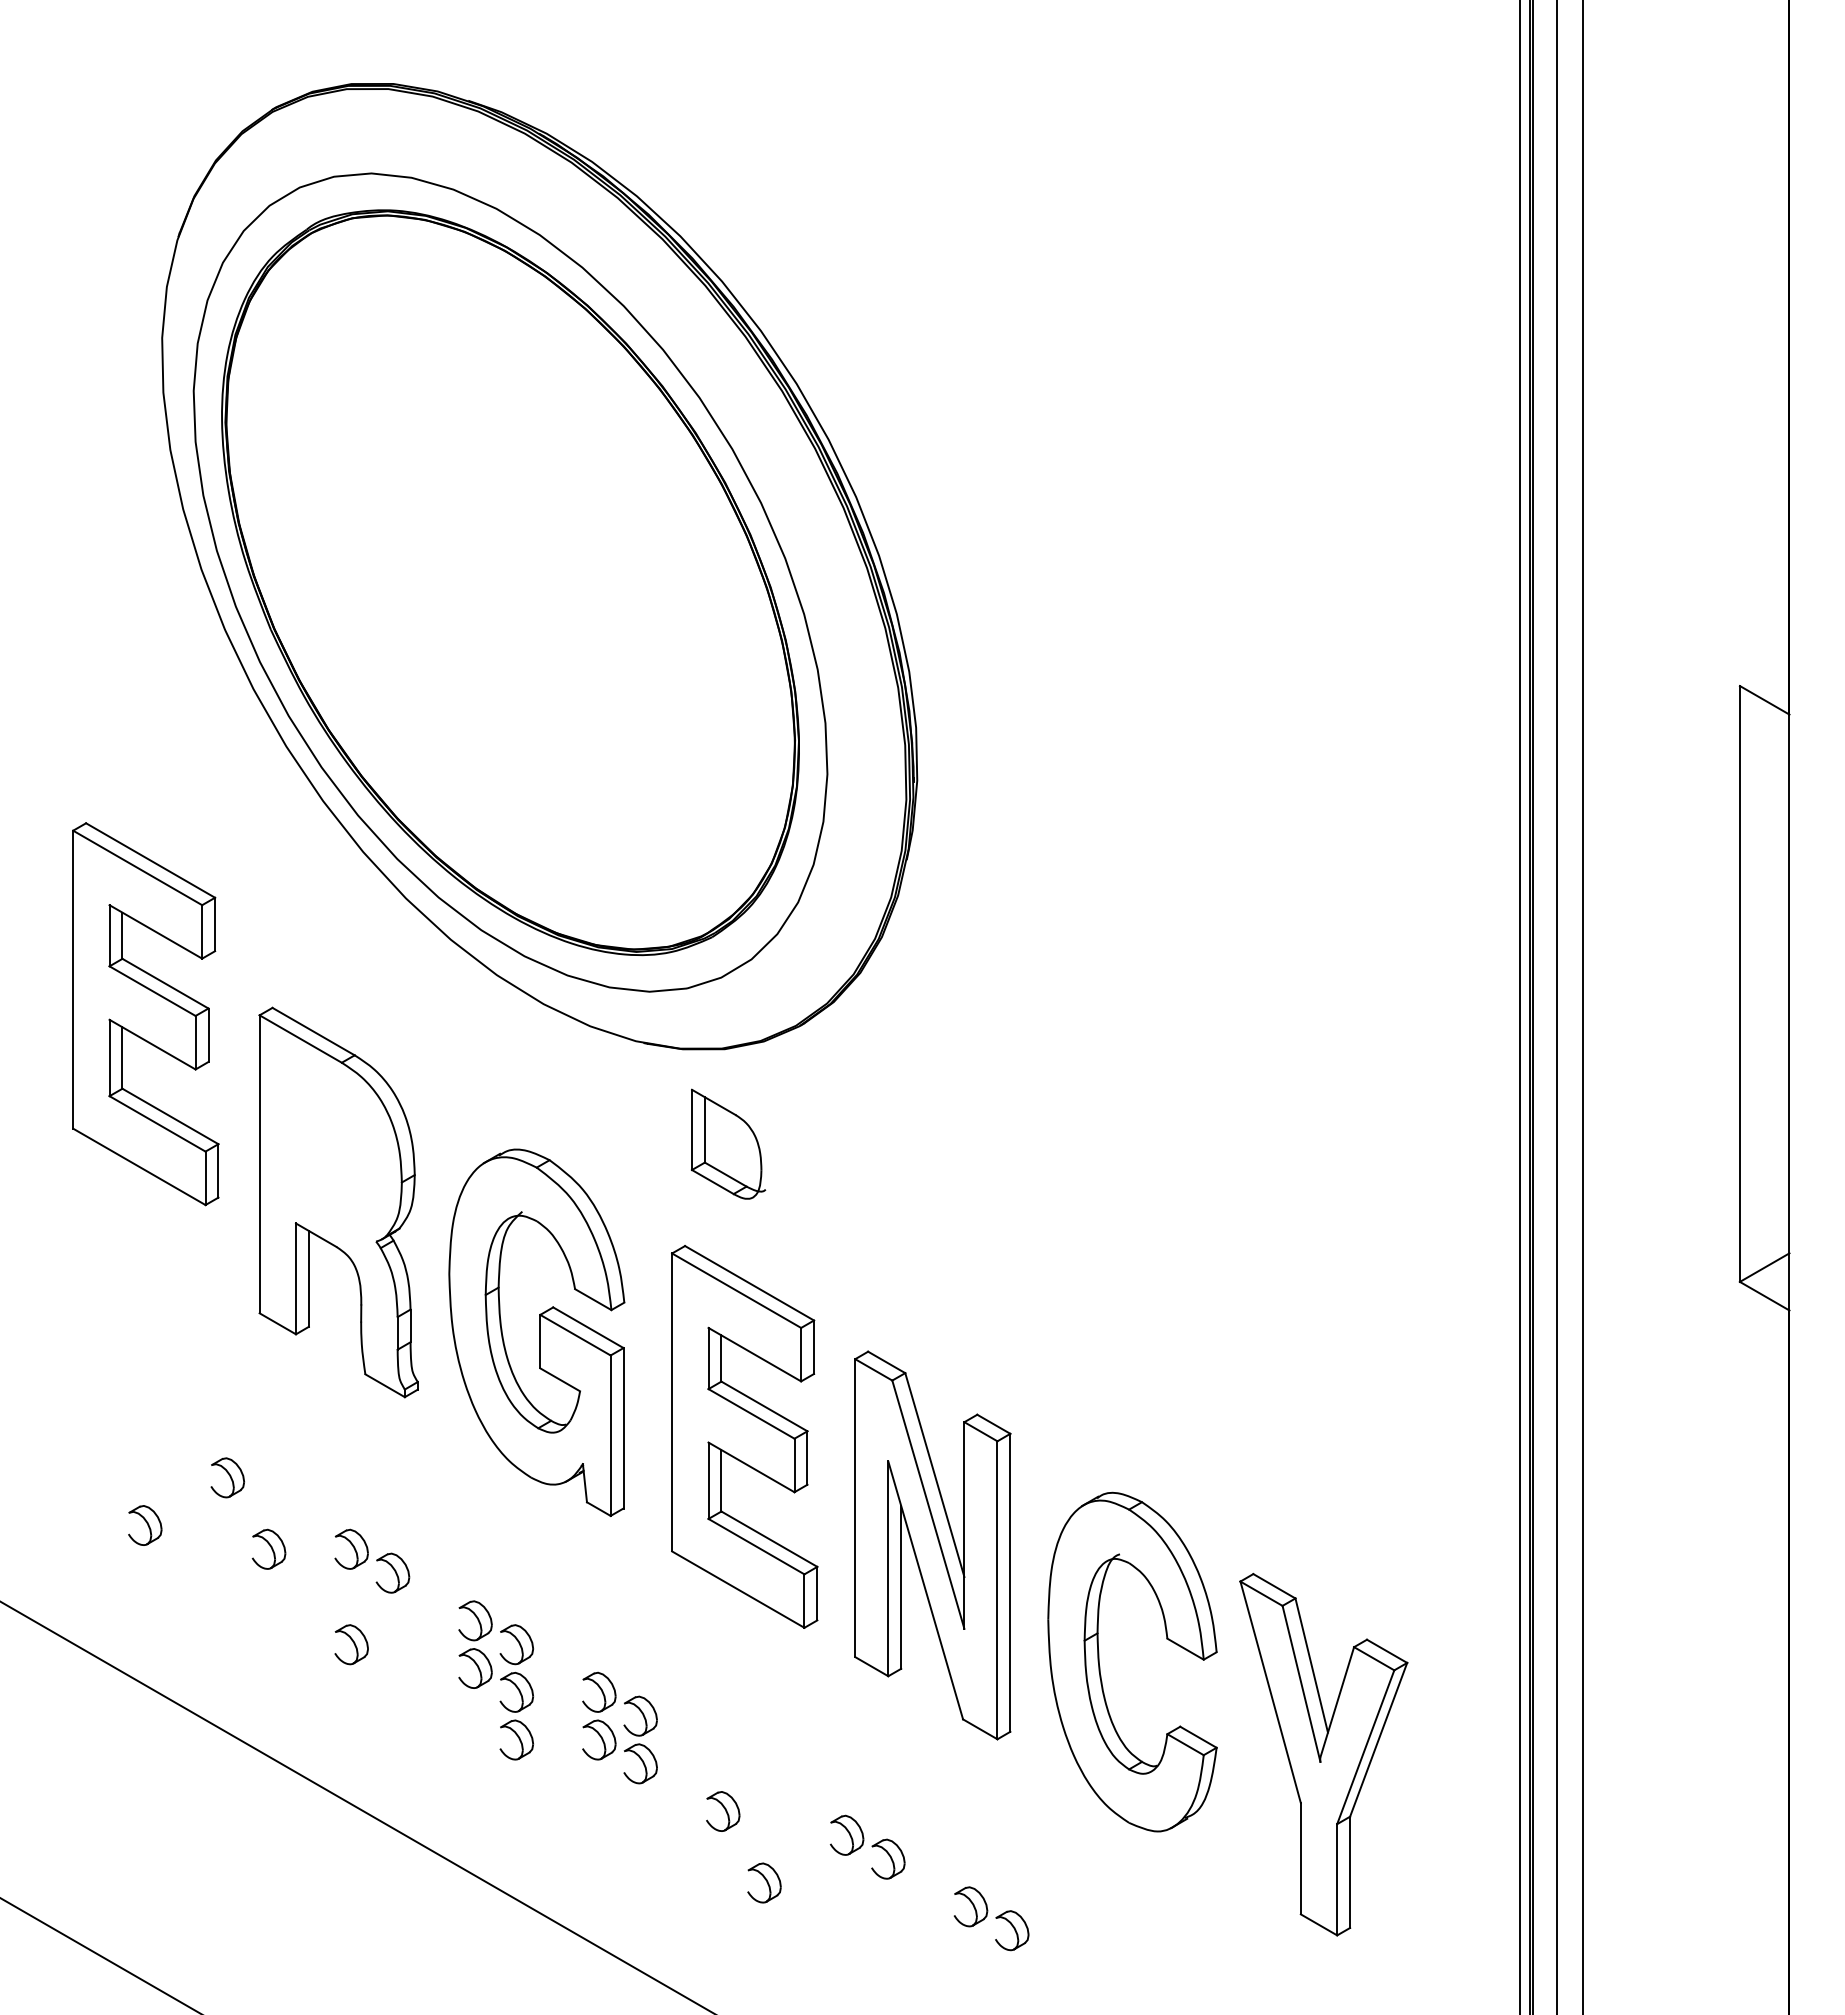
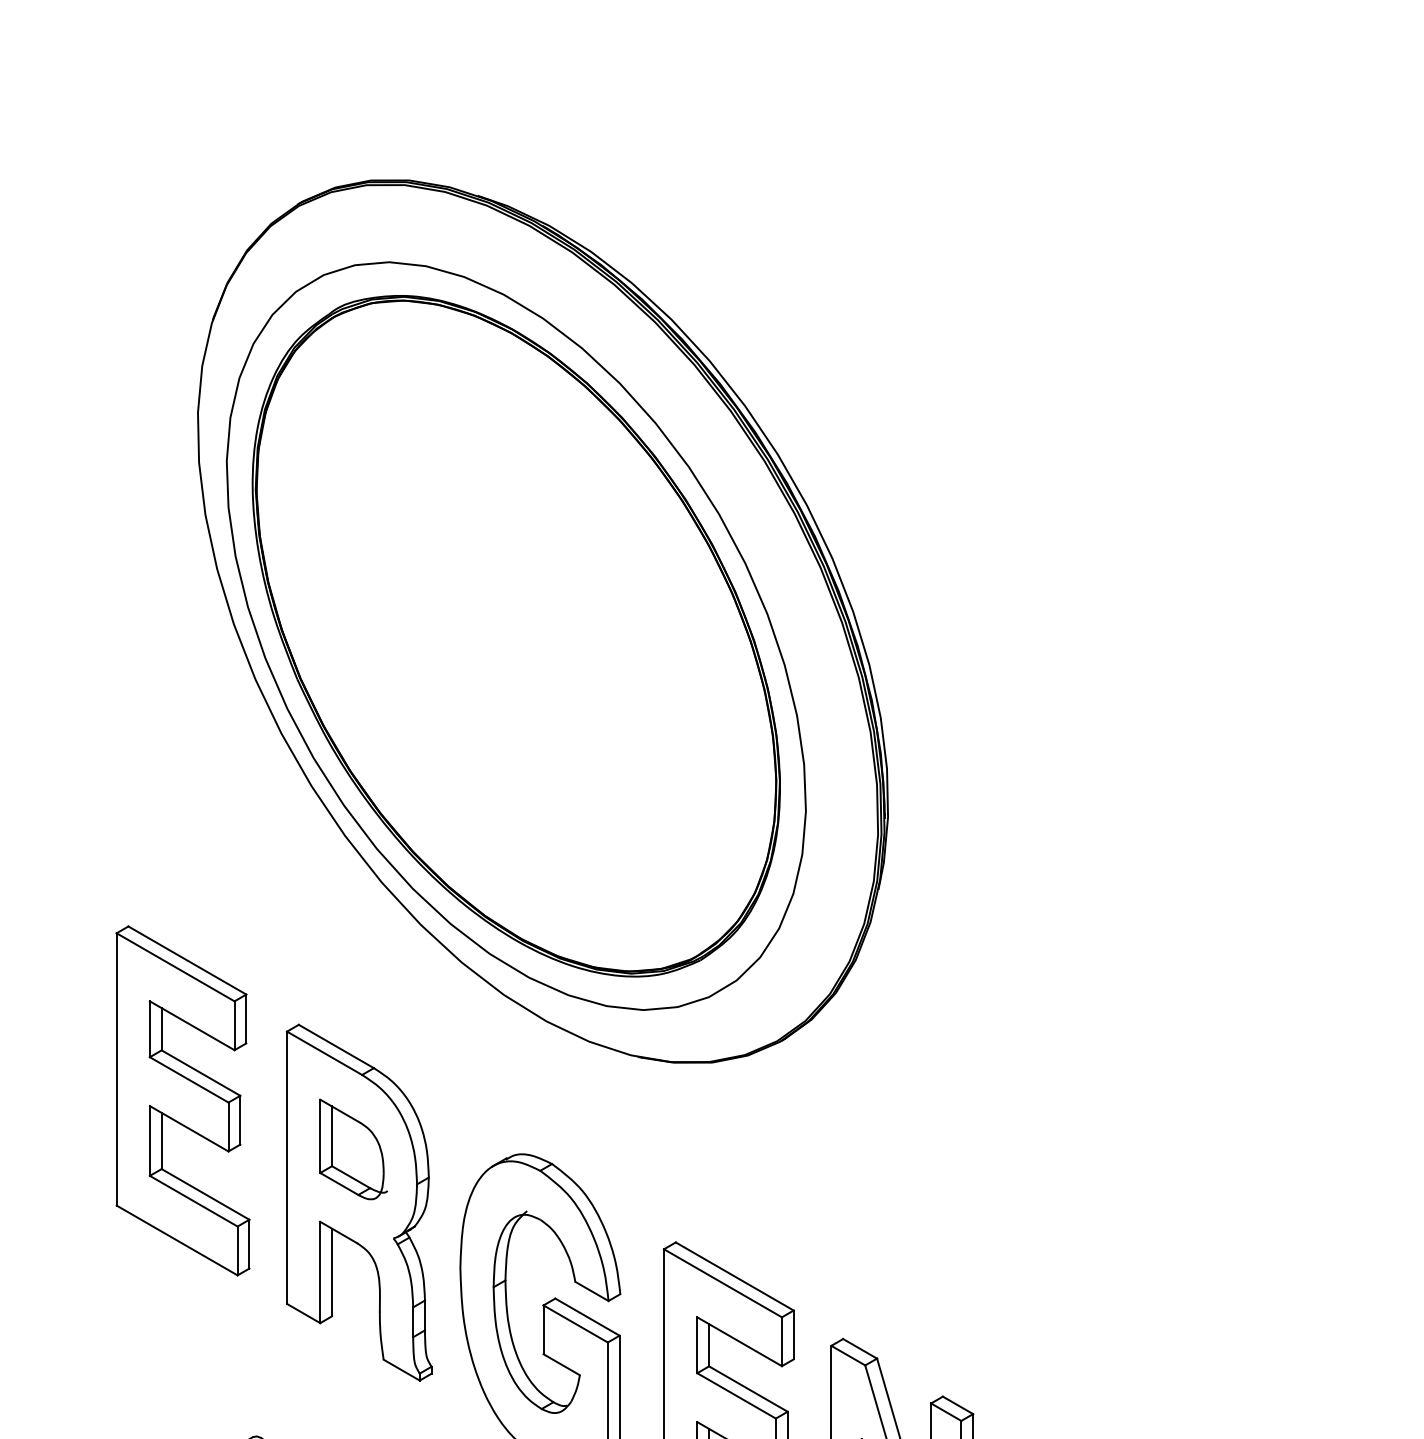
part: (145, 1014) -> (182, 1101), moved
part: (728, 1143) -> (353, 1148), moved

